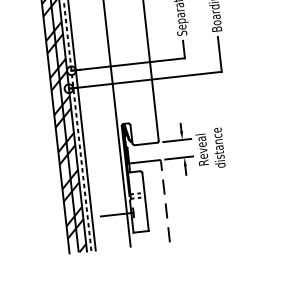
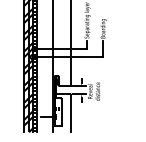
line: (164, 201) -> (70, 113), dashed -> solid

